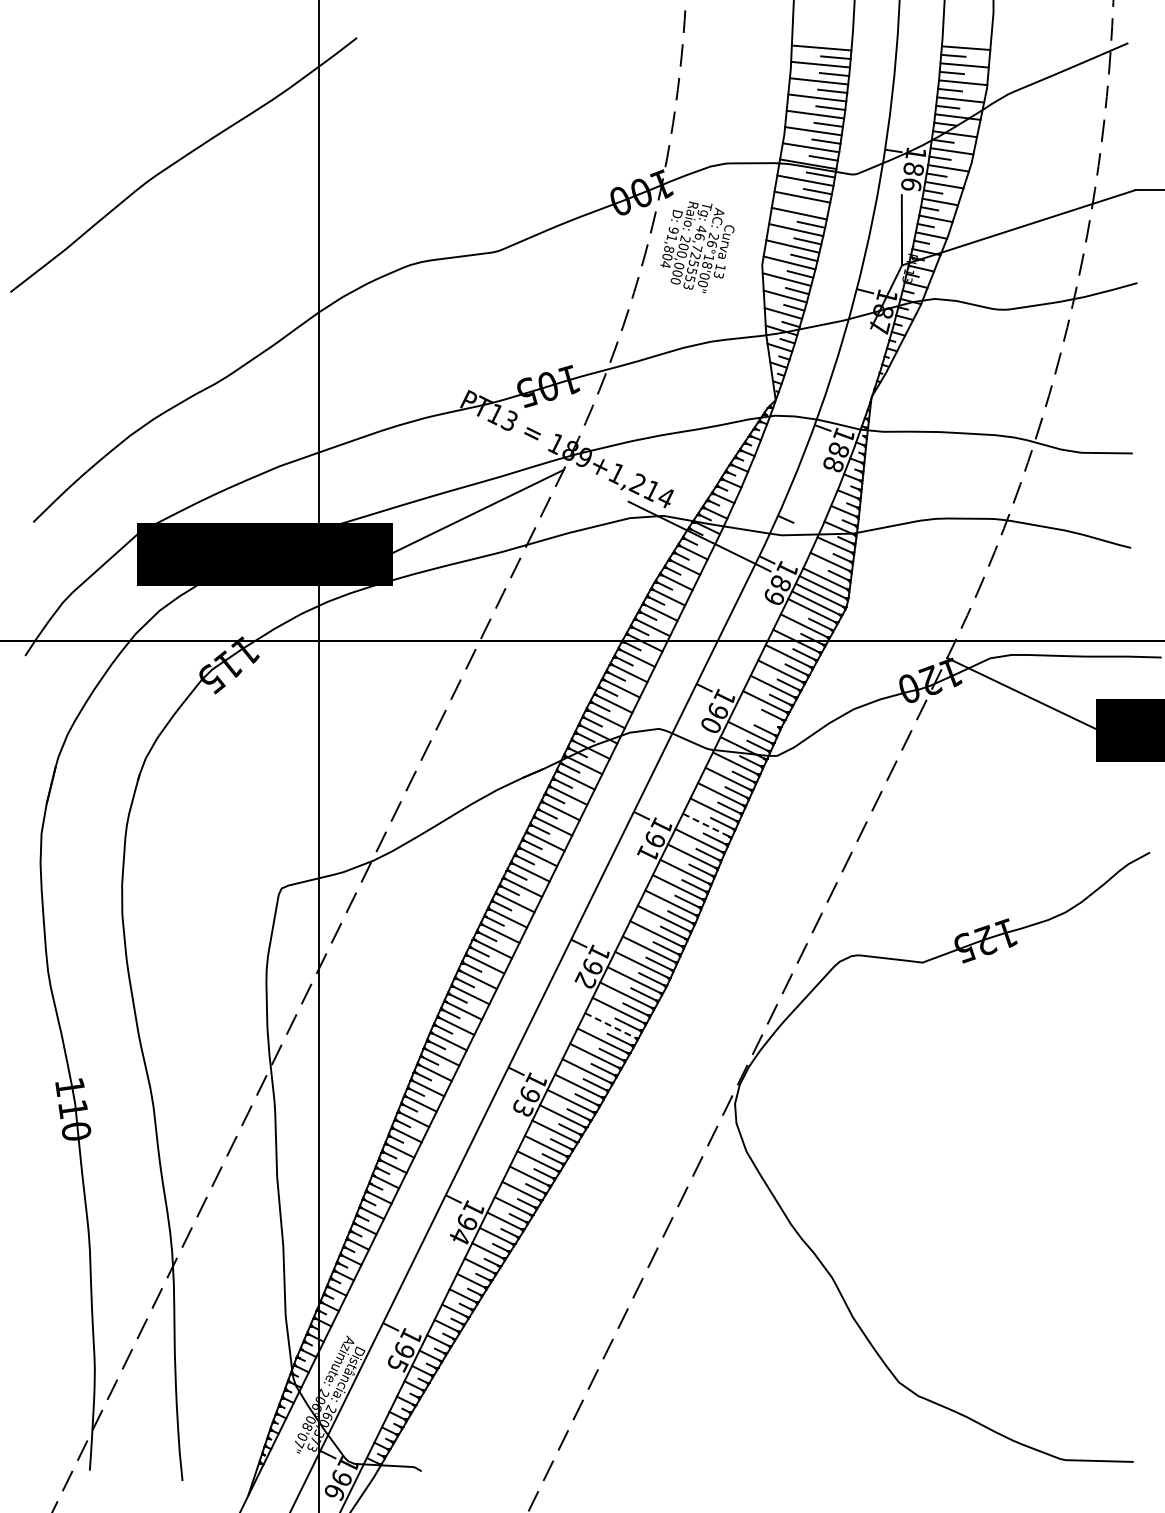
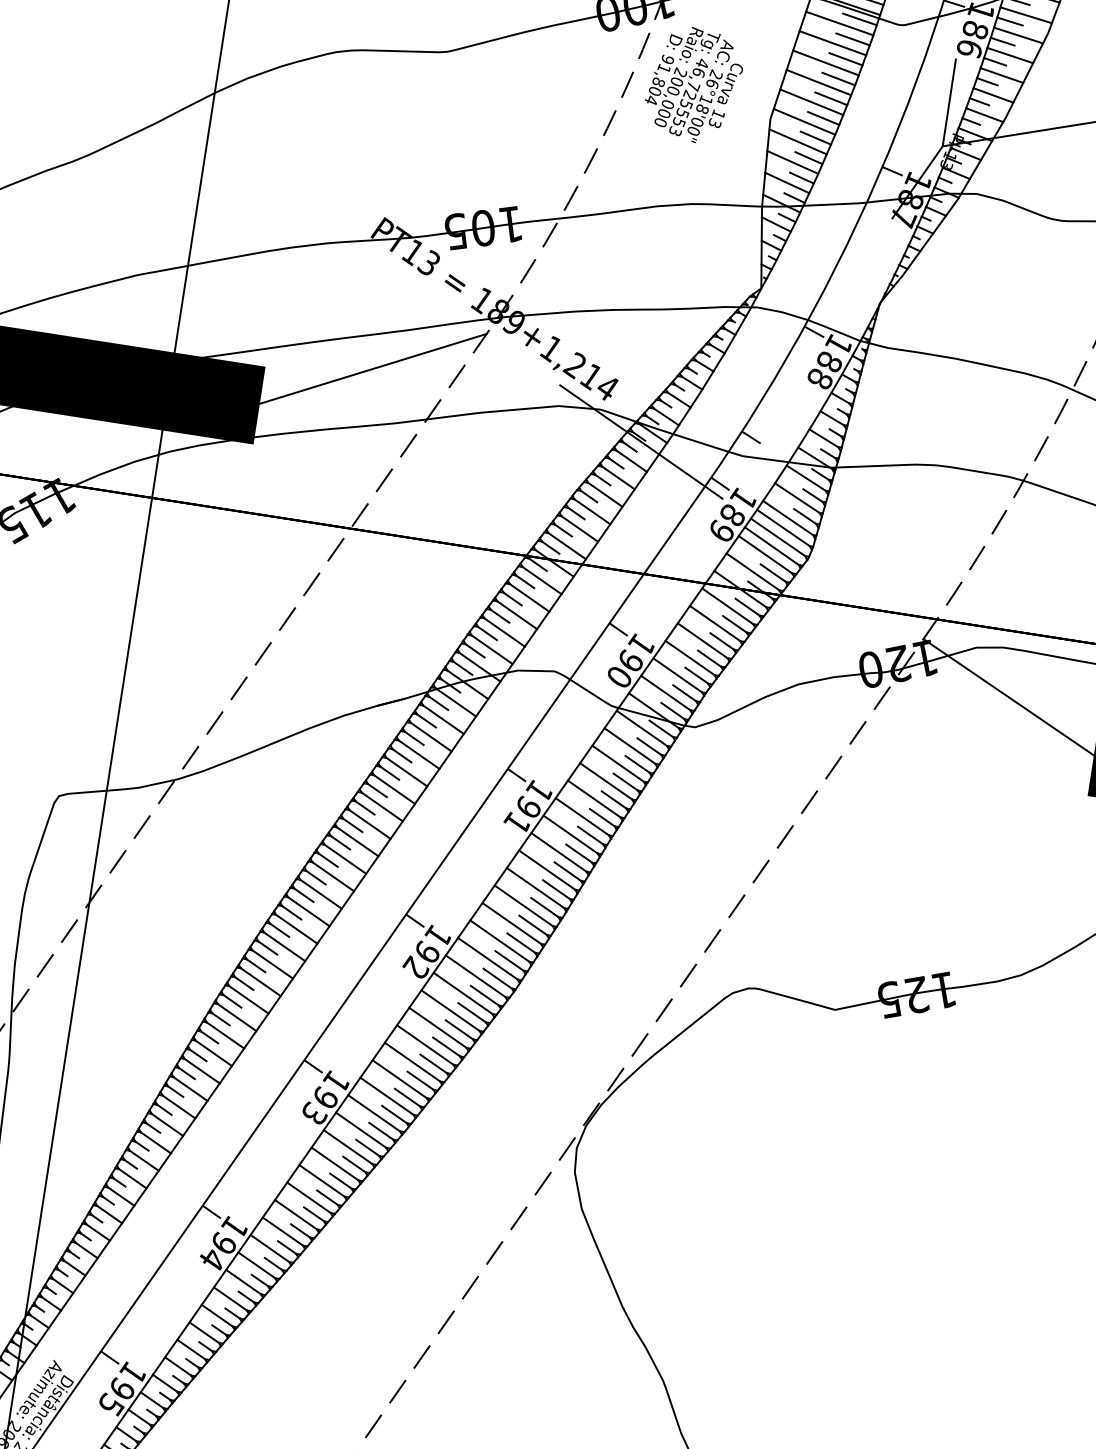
line: (814, 208) -> (845, 59), added
line: (756, 716) -> (677, 674), added
line: (706, 825) -> (594, 799), dashed -> solid
line: (610, 1025) -> (438, 1027), dashed -> solid

